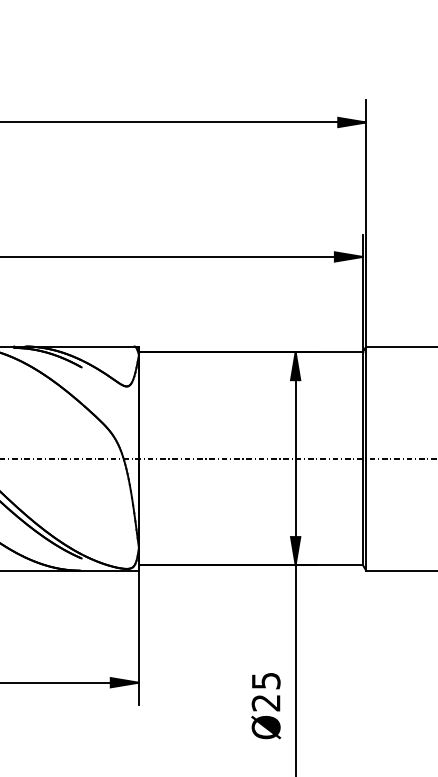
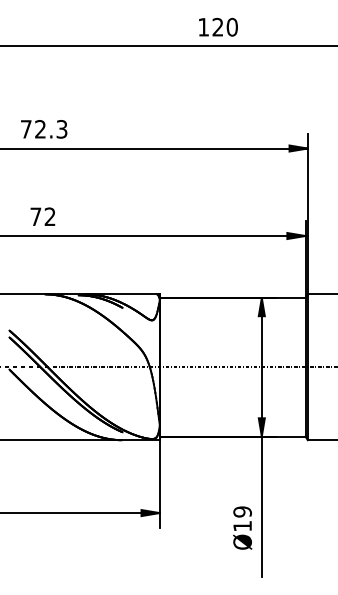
text: (265, 691) -> (242, 518), Ø25 -> Ø19

